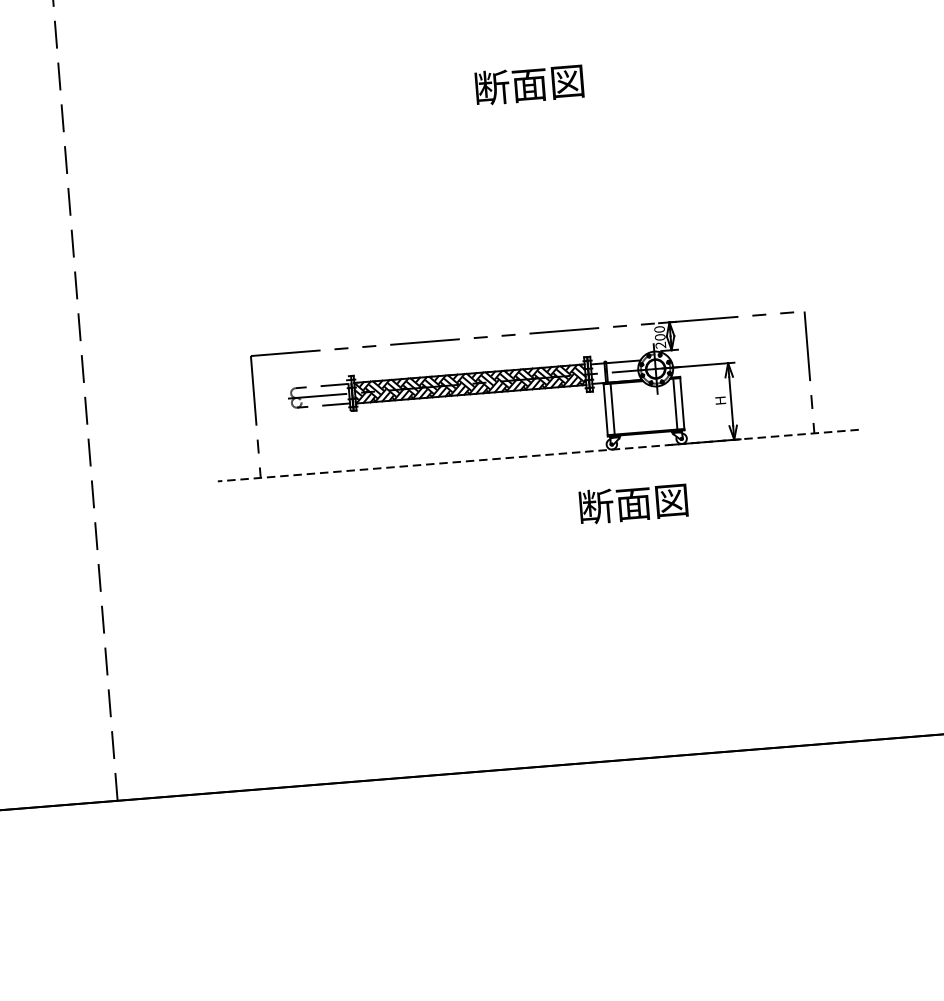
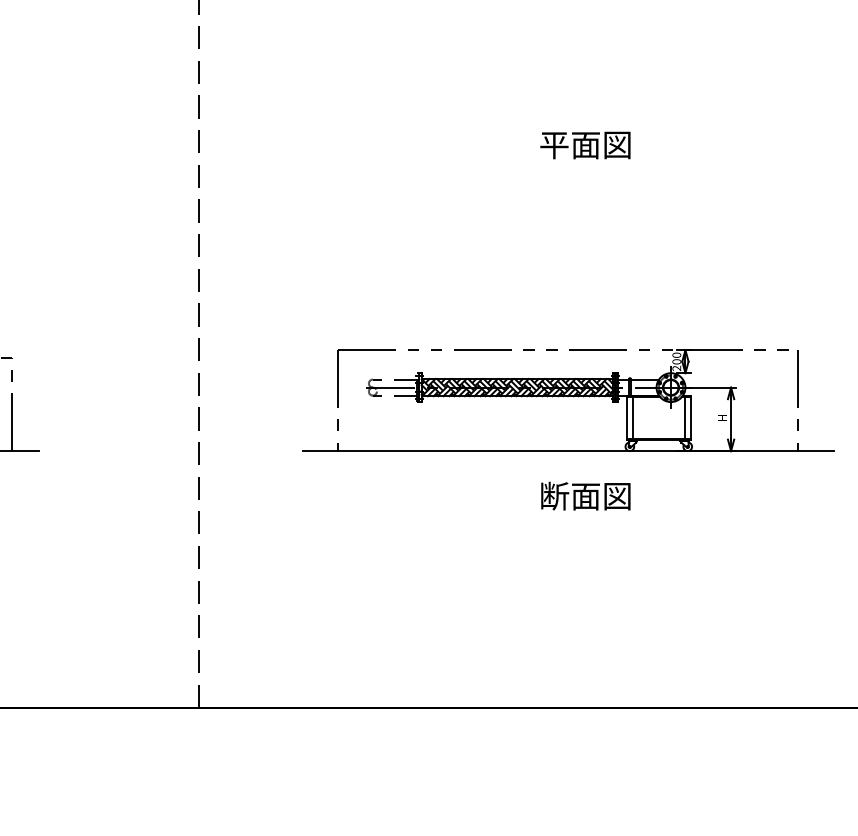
text: (491, 87) -> (554, 144), 断面図 -> 平面図
line: (538, 455) -> (568, 451), dashed -> solid
text: (633, 502) -> (585, 495), moved

